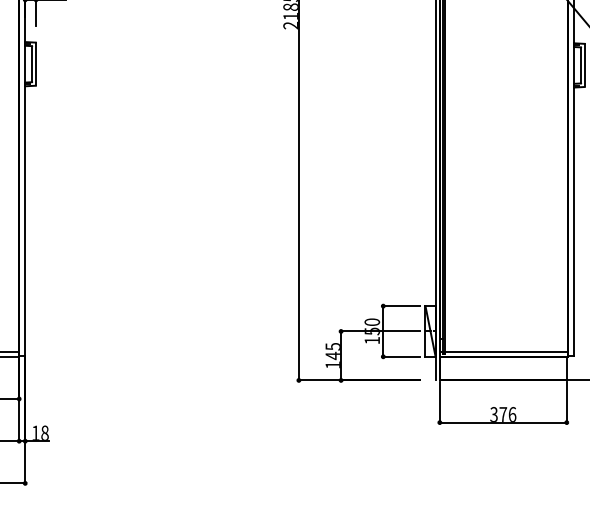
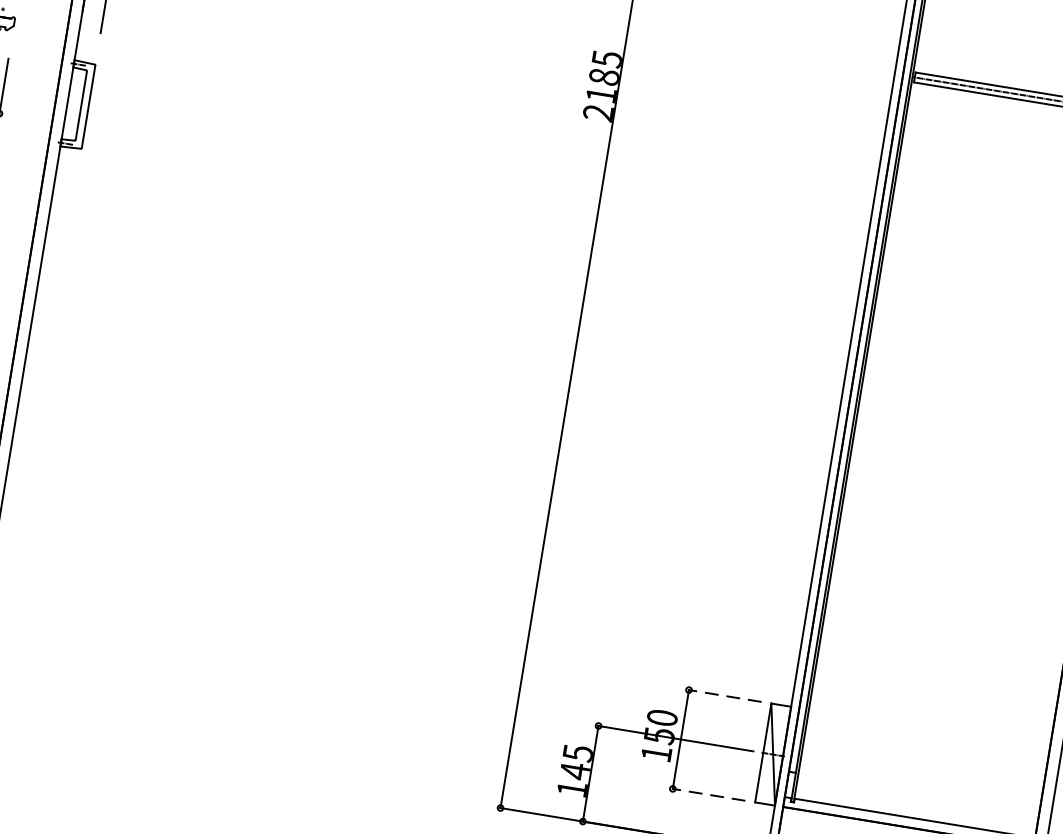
line: (401, 306) -> (724, 696), solid -> dashed
line: (401, 356) -> (708, 794), solid -> dashed

